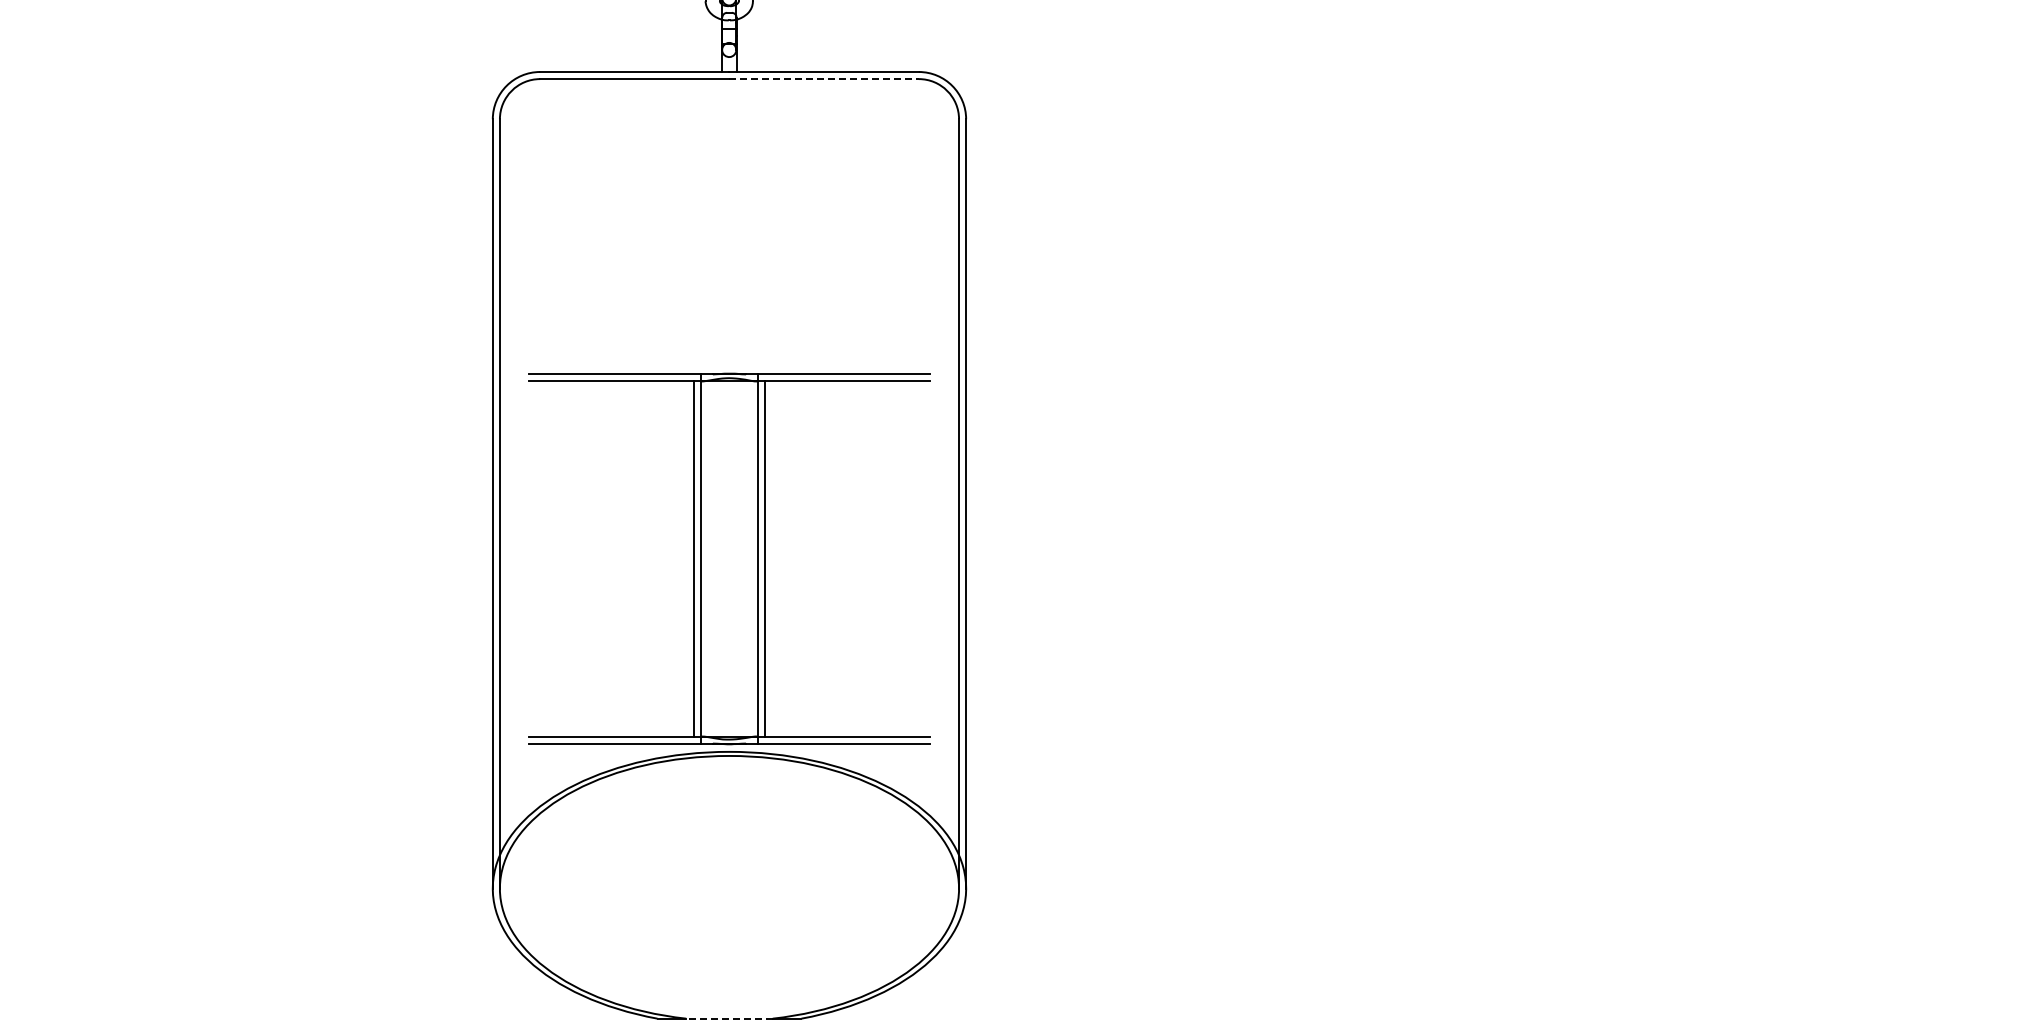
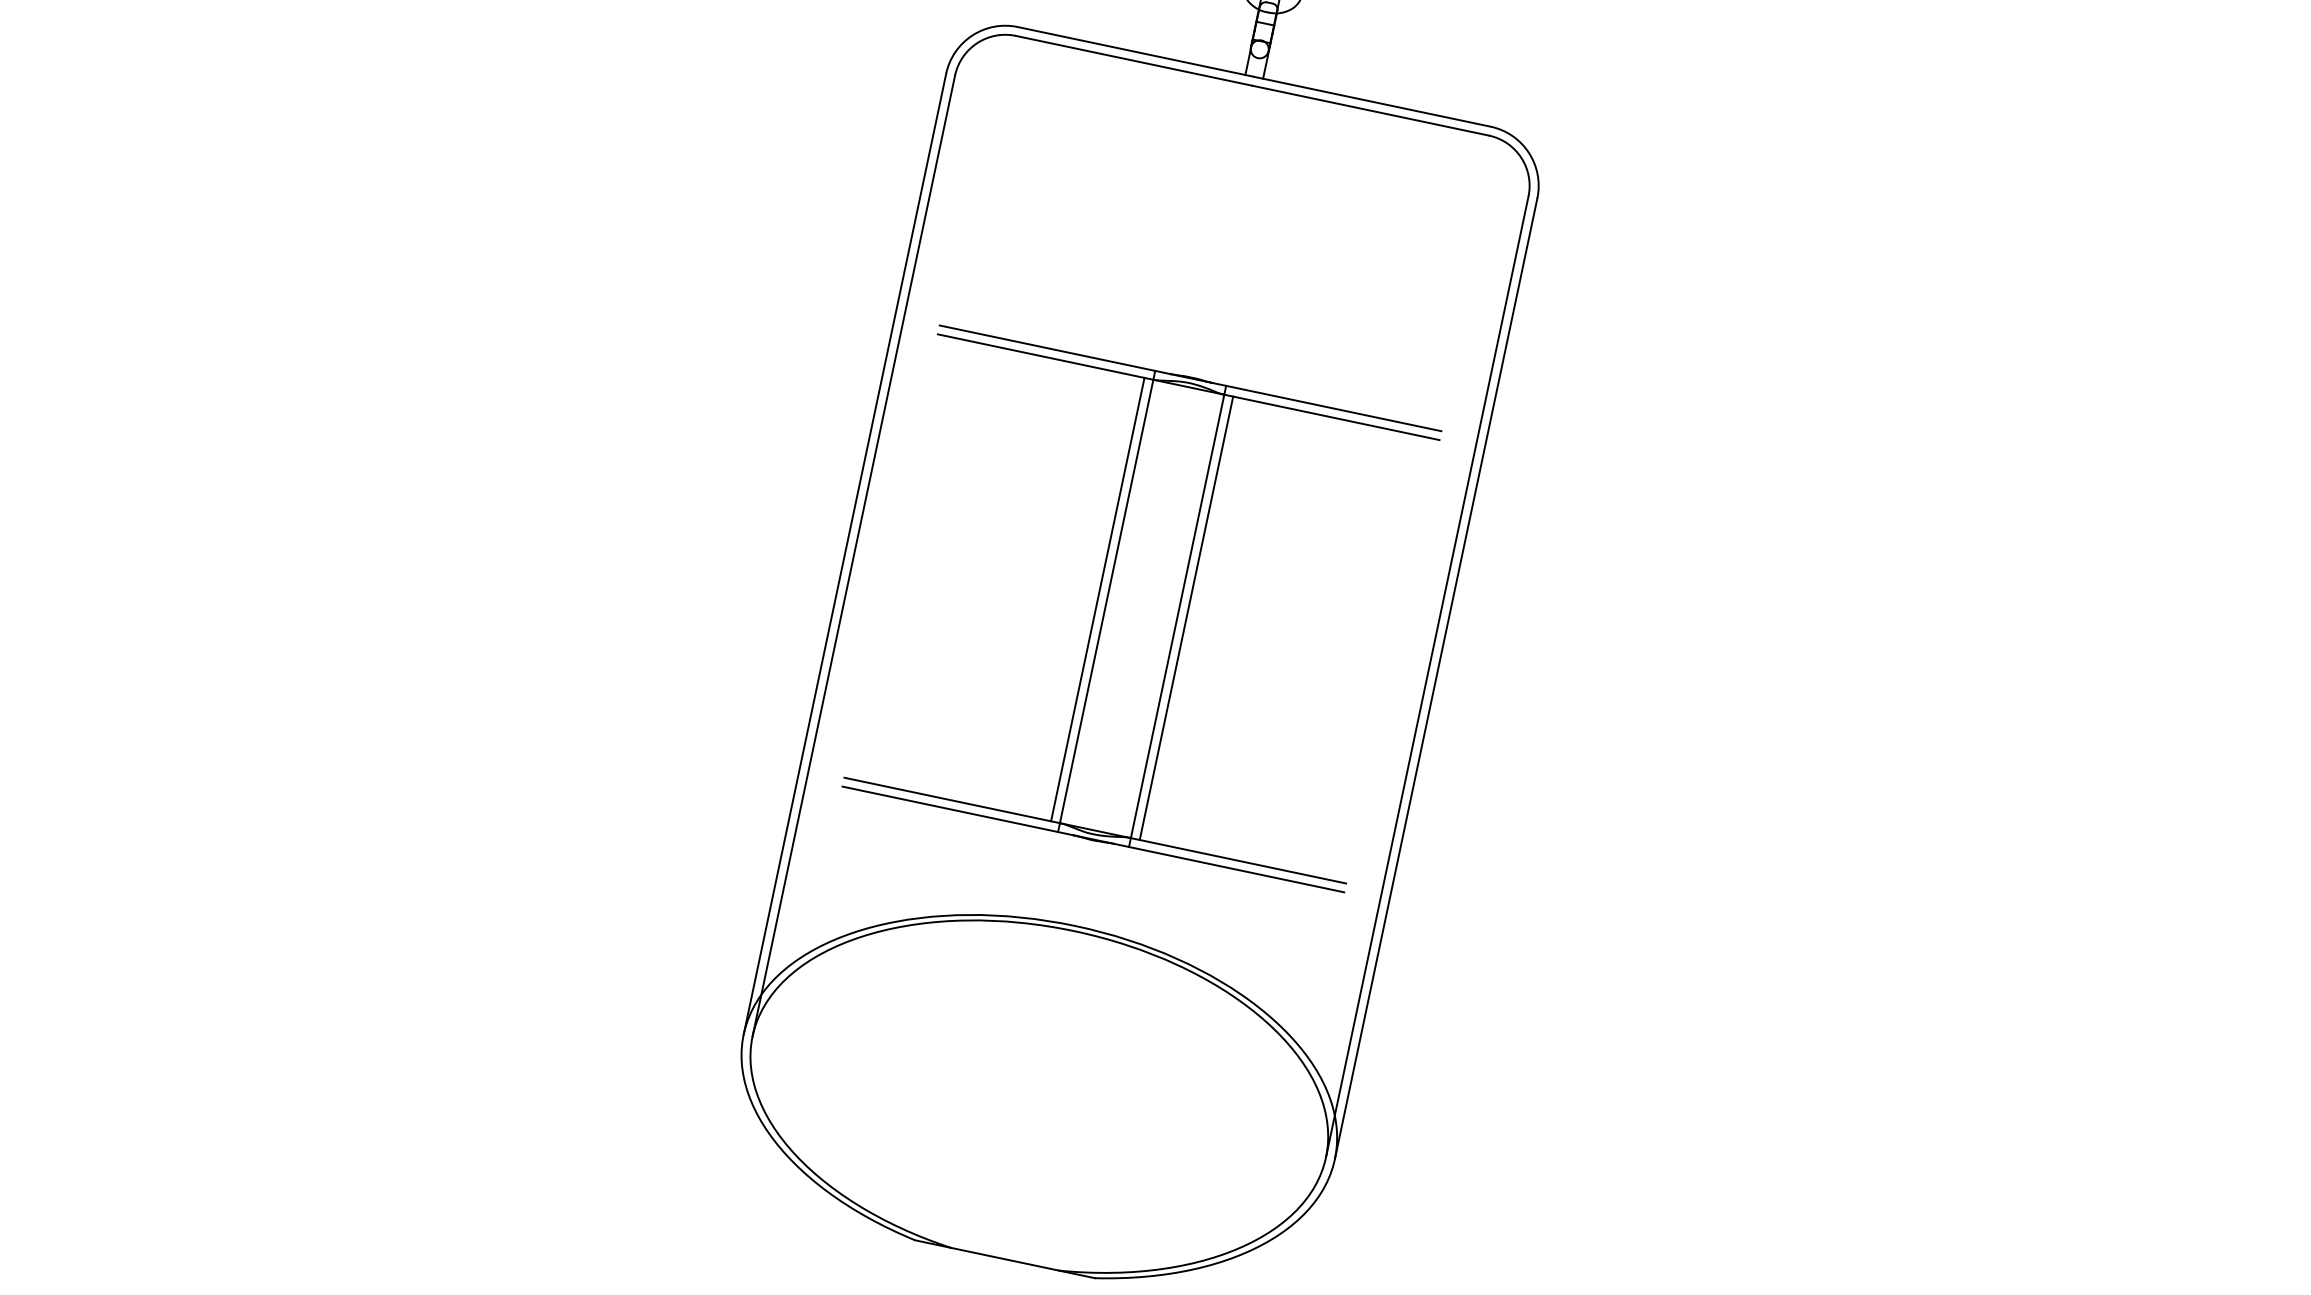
line: (824, 79) -> (1370, 111), dashed -> solid
part: (729, 558) -> (1142, 608), moved
line: (728, 1018) -> (1003, 1258), dashed -> solid

